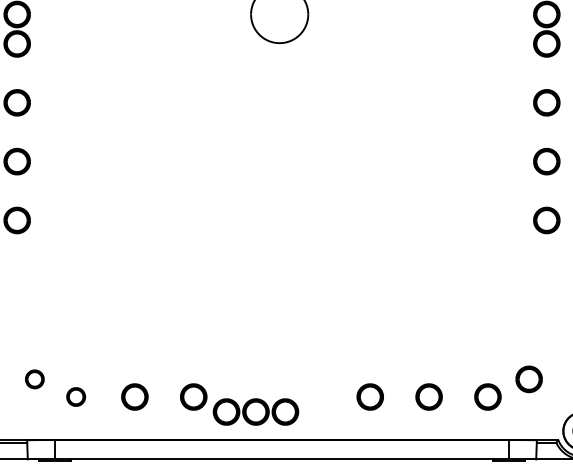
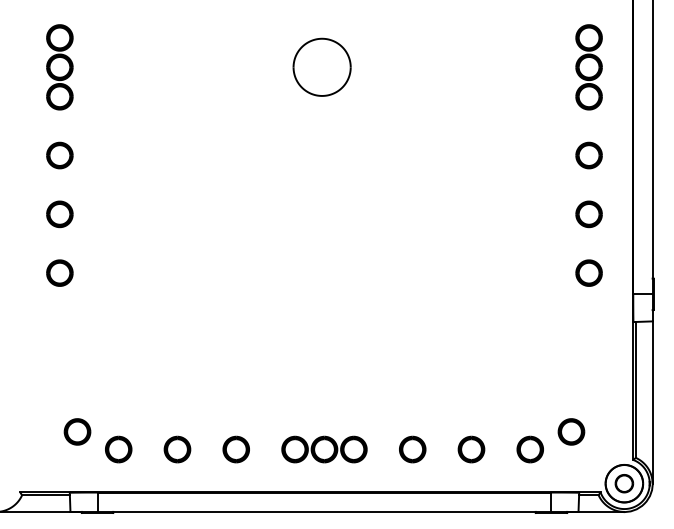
part: (34, 378) -> (77, 431), size x1.43
part: (75, 396) -> (118, 449), size x1.43
part: (255, 411) -> (324, 449), moved

